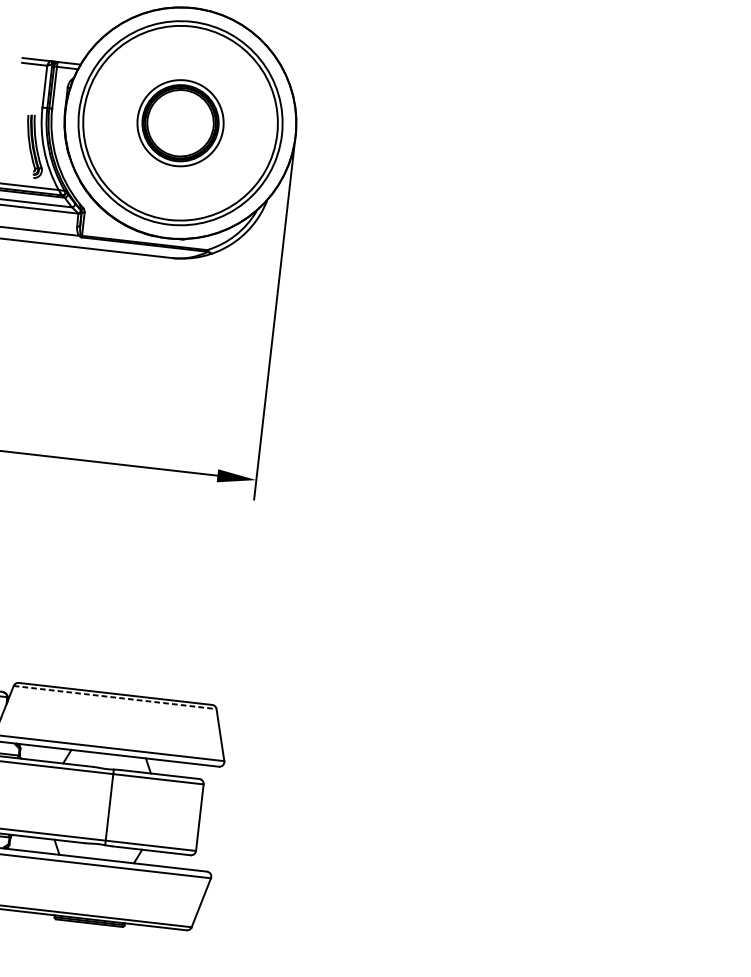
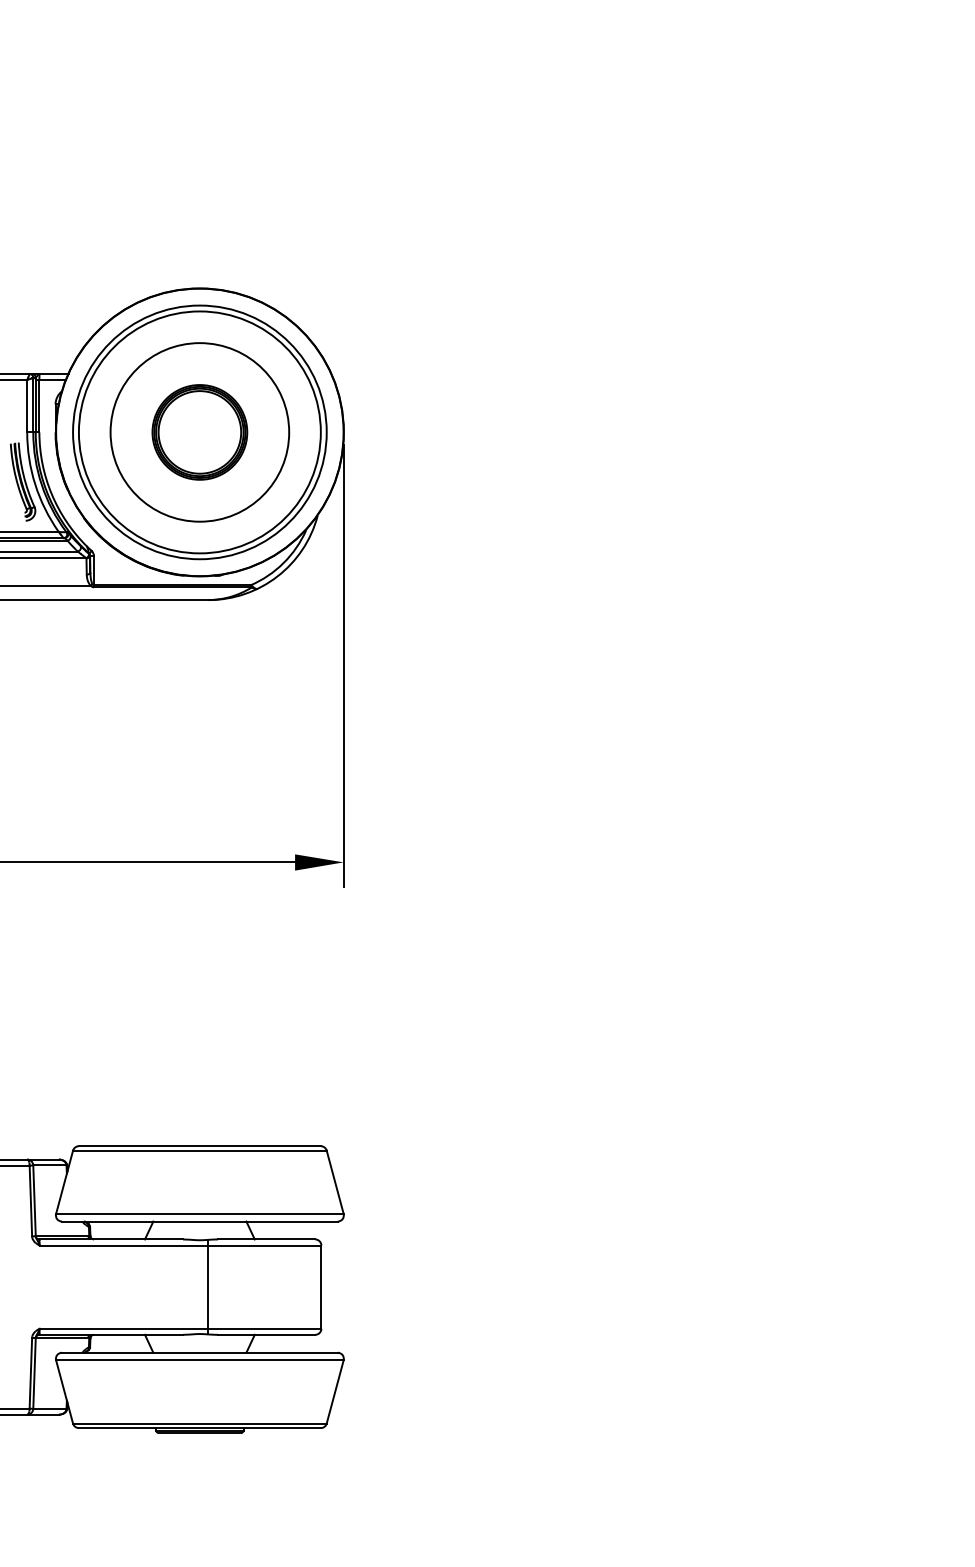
circle: (180, 123) -> (199, 432), size x1.67
line: (114, 697) -> (199, 1150), dashed -> solid

